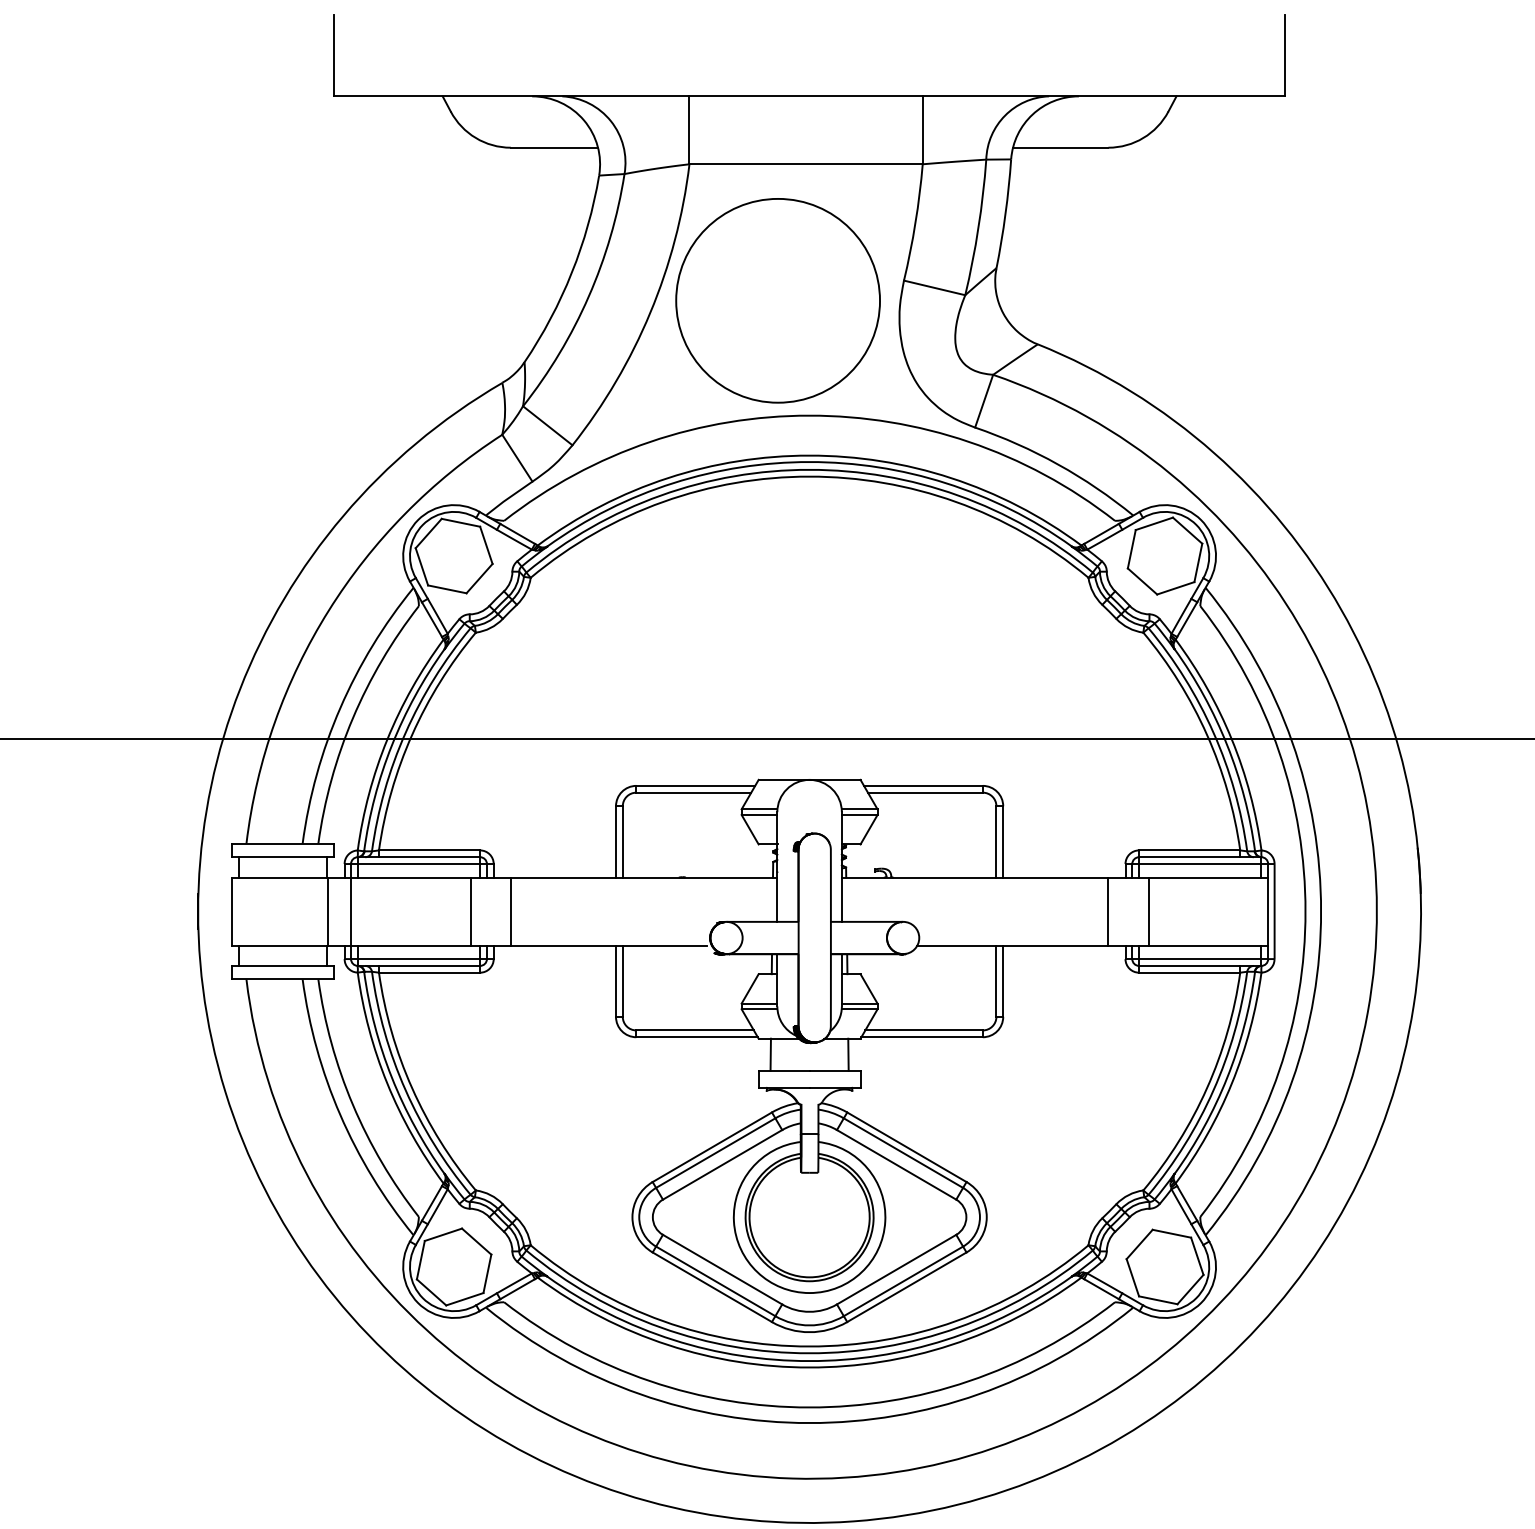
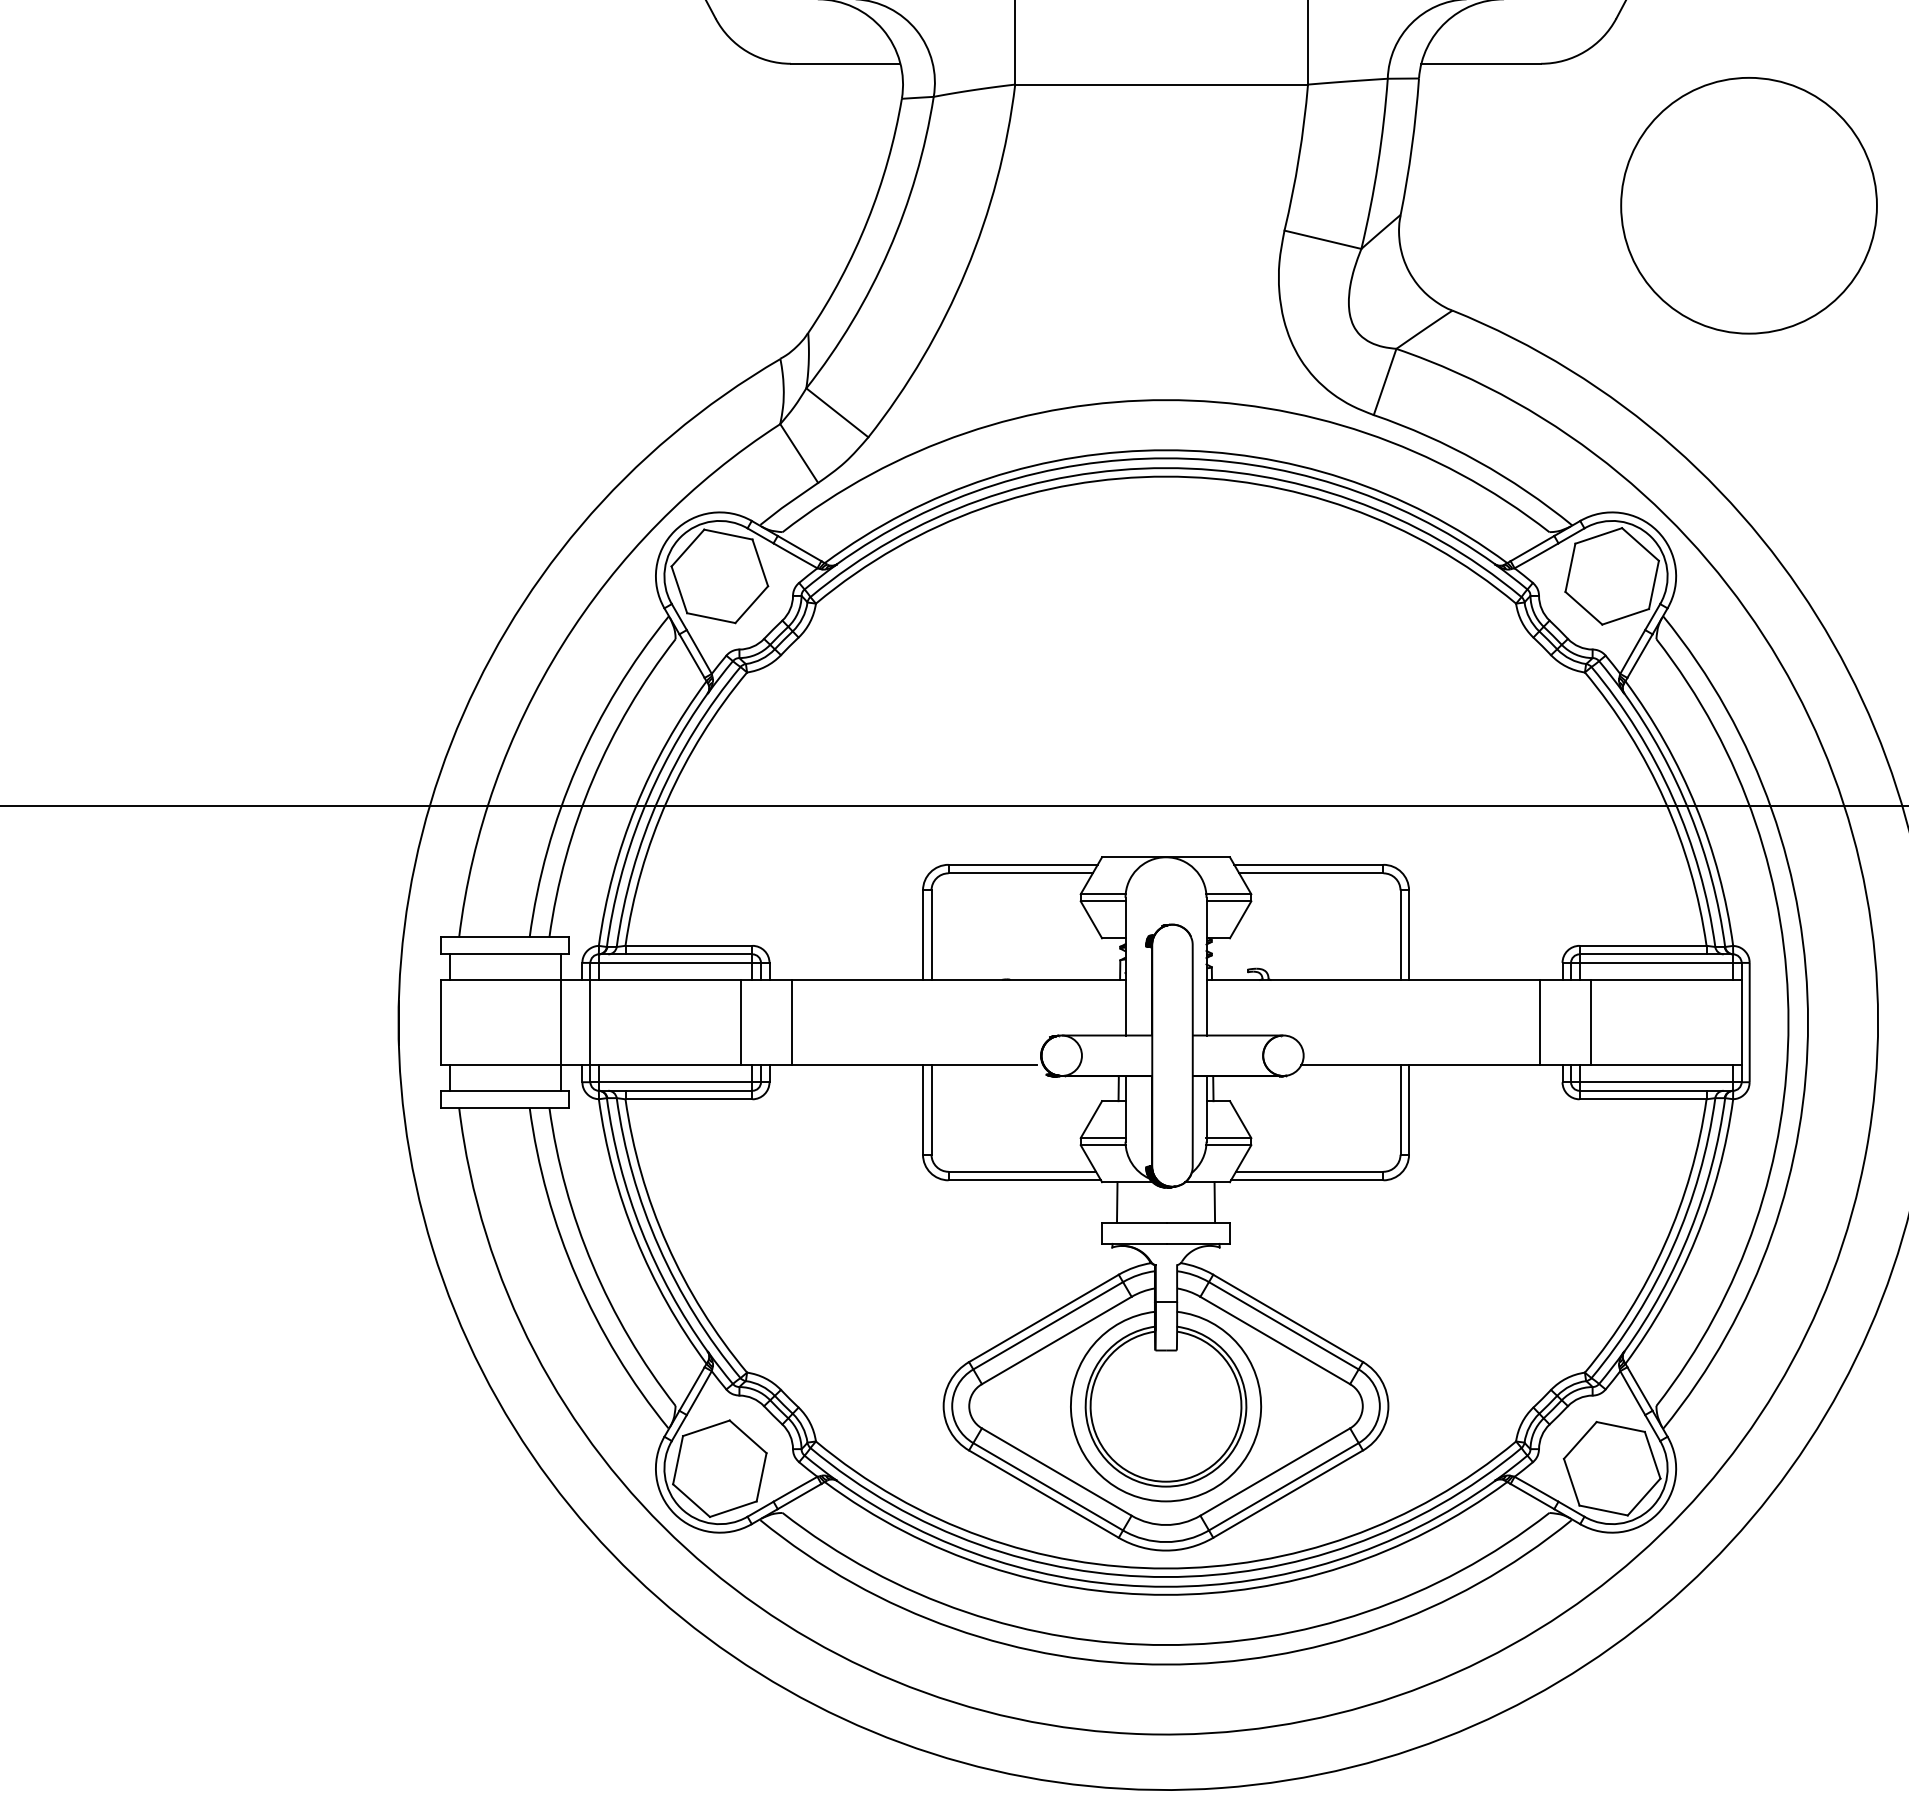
circle: (777, 300) -> (1748, 205), moved

